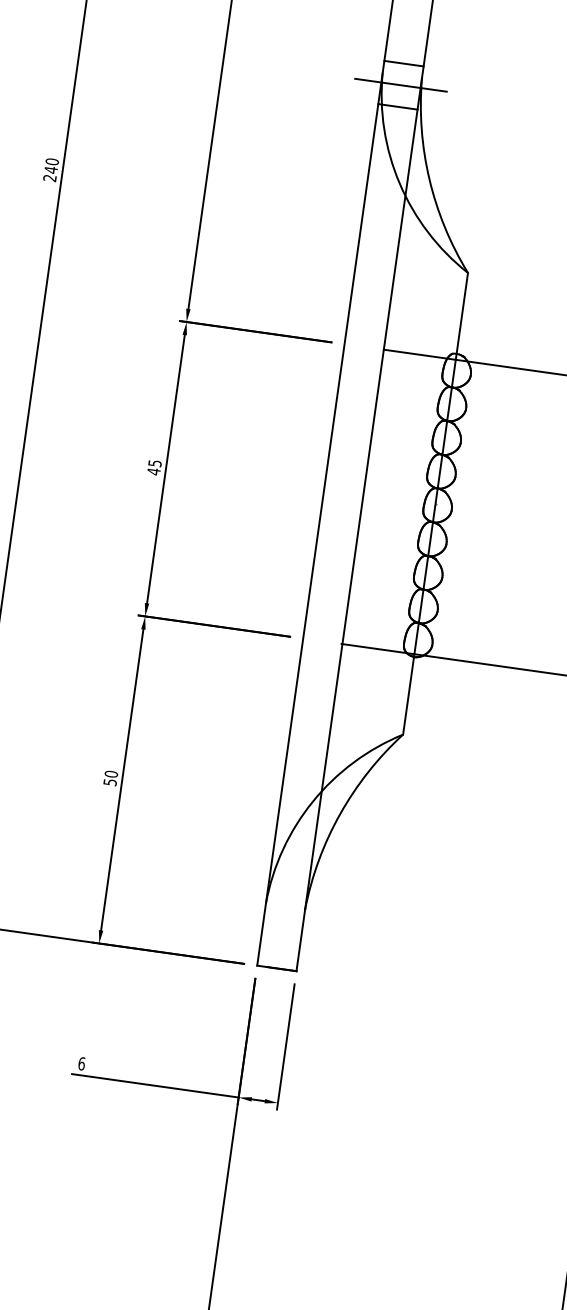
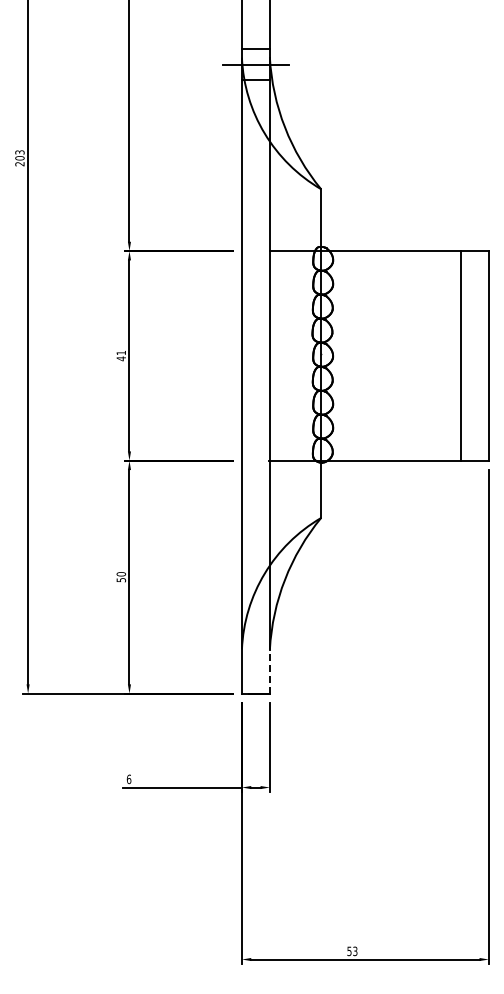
text: (51, 166) -> (19, 155), 240 -> 203
text: (155, 464) -> (121, 353), 45 -> 41
line: (300, 939) -> (269, 671), solid -> dashed

